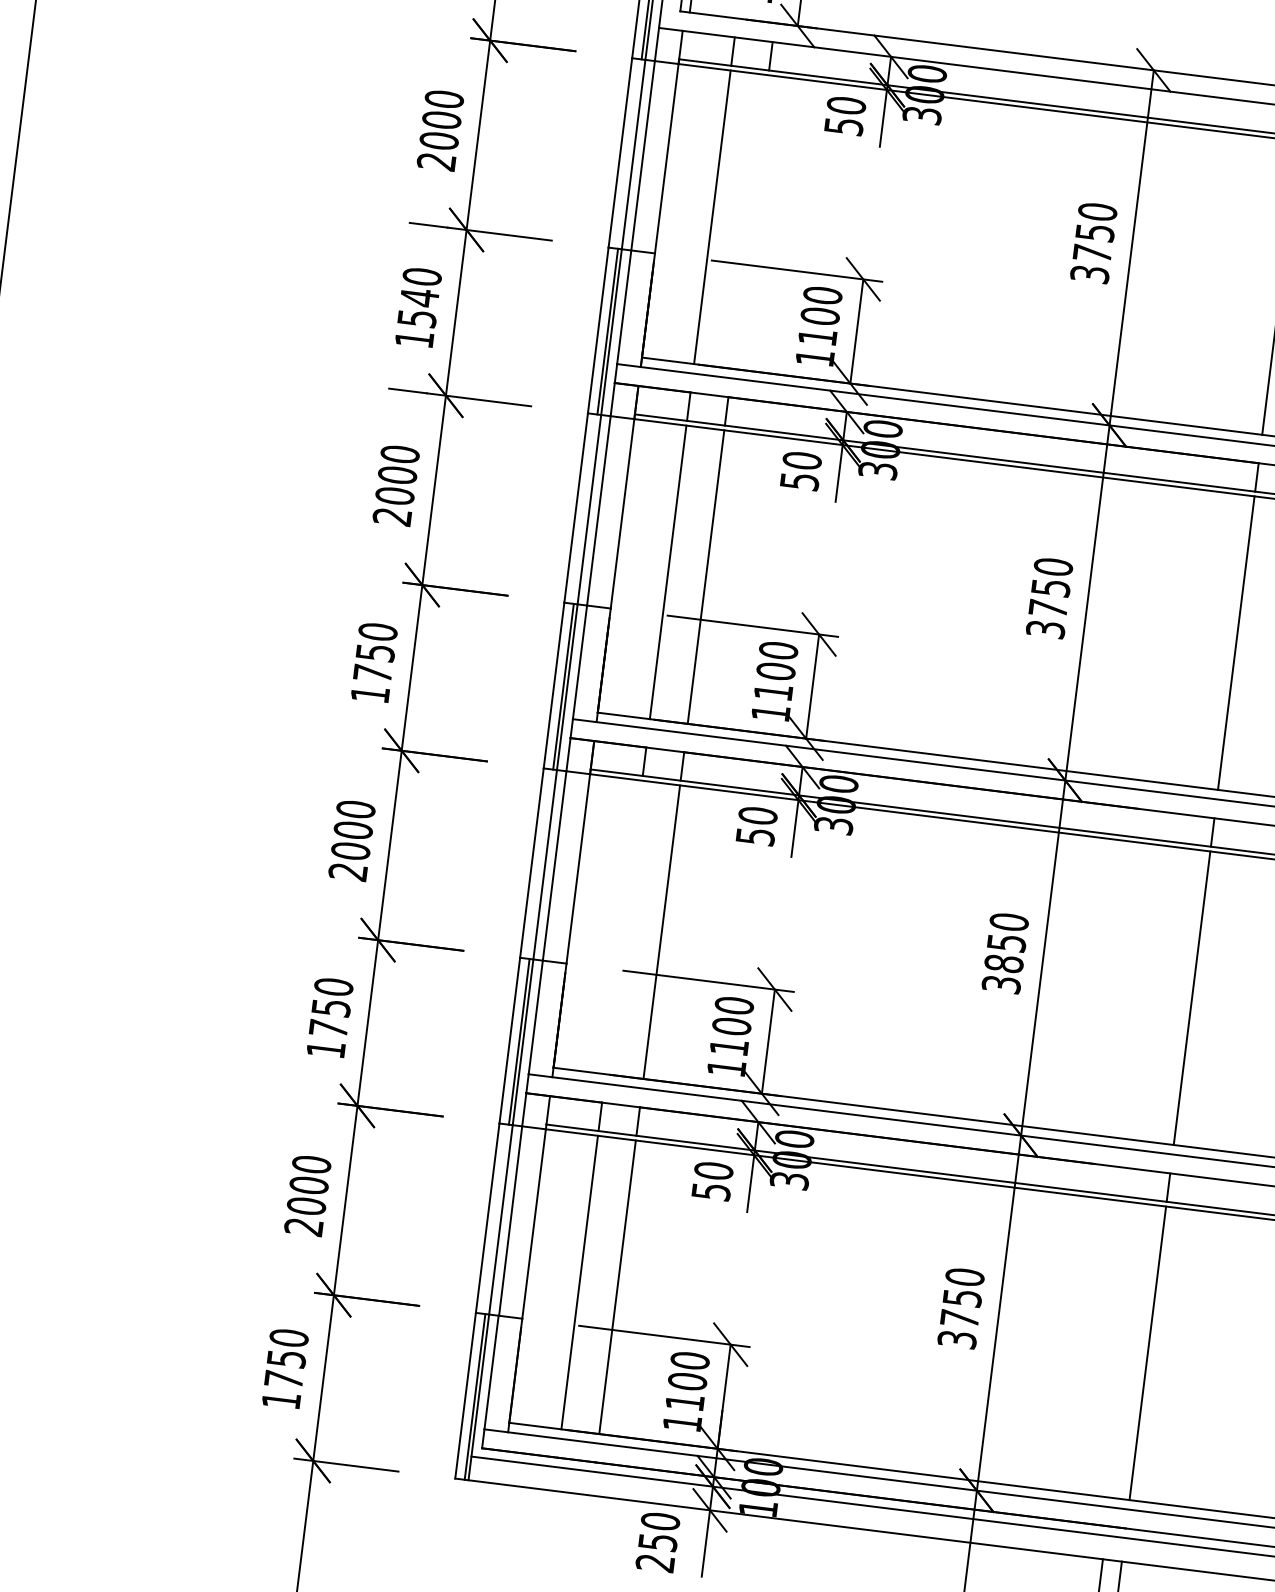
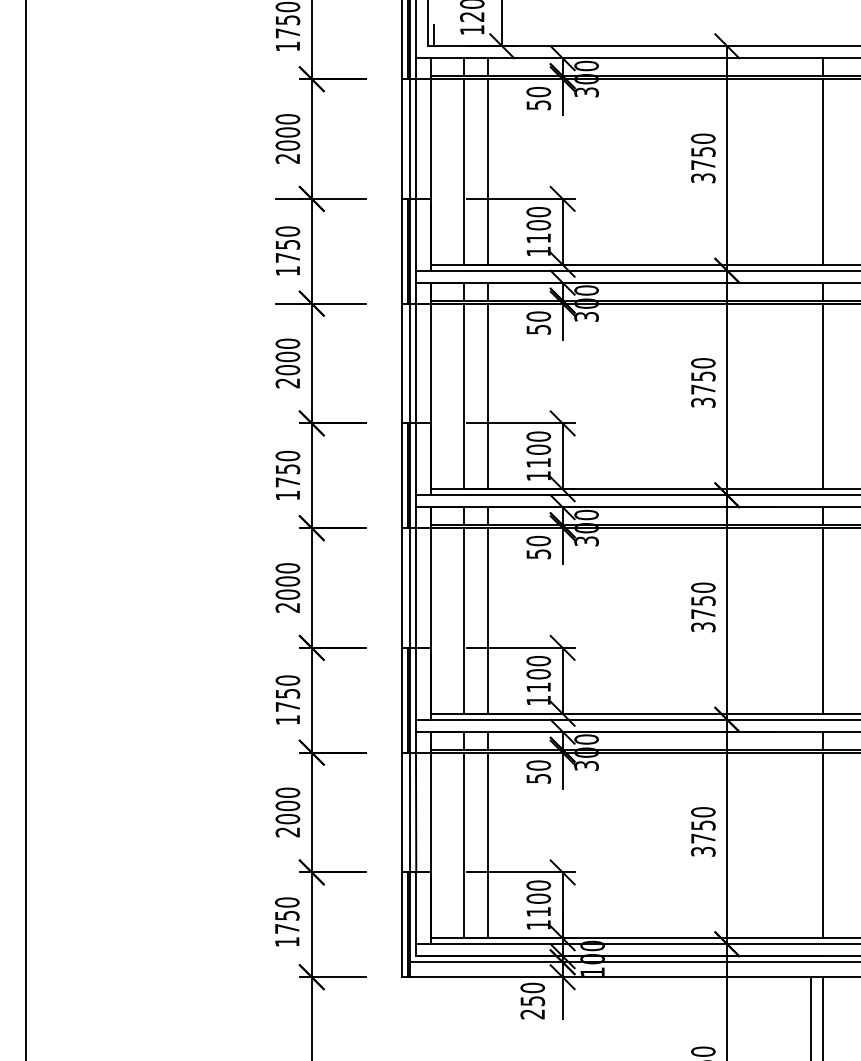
line: (749, 221) -> (487, 171), added
text: (419, 306) -> (288, 250), 1540 -> 1750
line: (623, 926) -> (463, 620), added
text: (1004, 964) -> (703, 614), 3850 -> 3750

